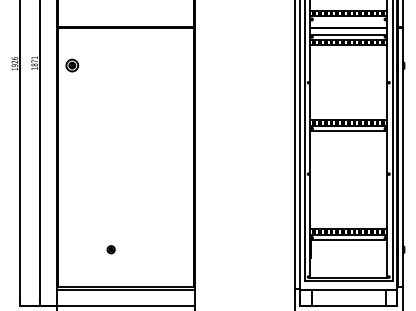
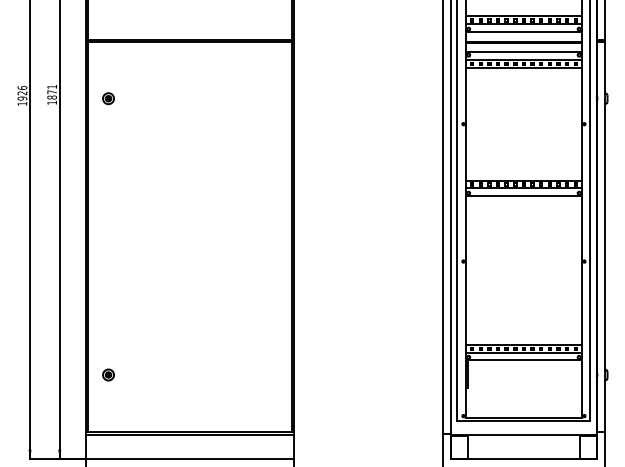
line: (348, 21) -> (523, 32), added
part: (71, 65) -> (107, 98), size x0.62
part: (110, 249) -> (107, 374), moved

